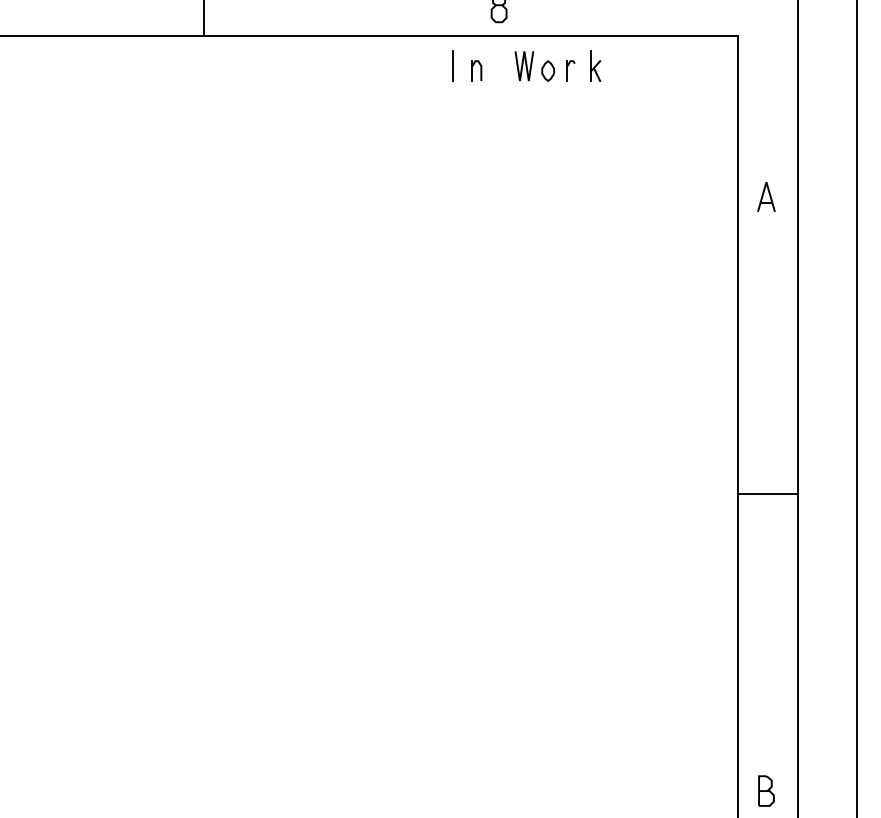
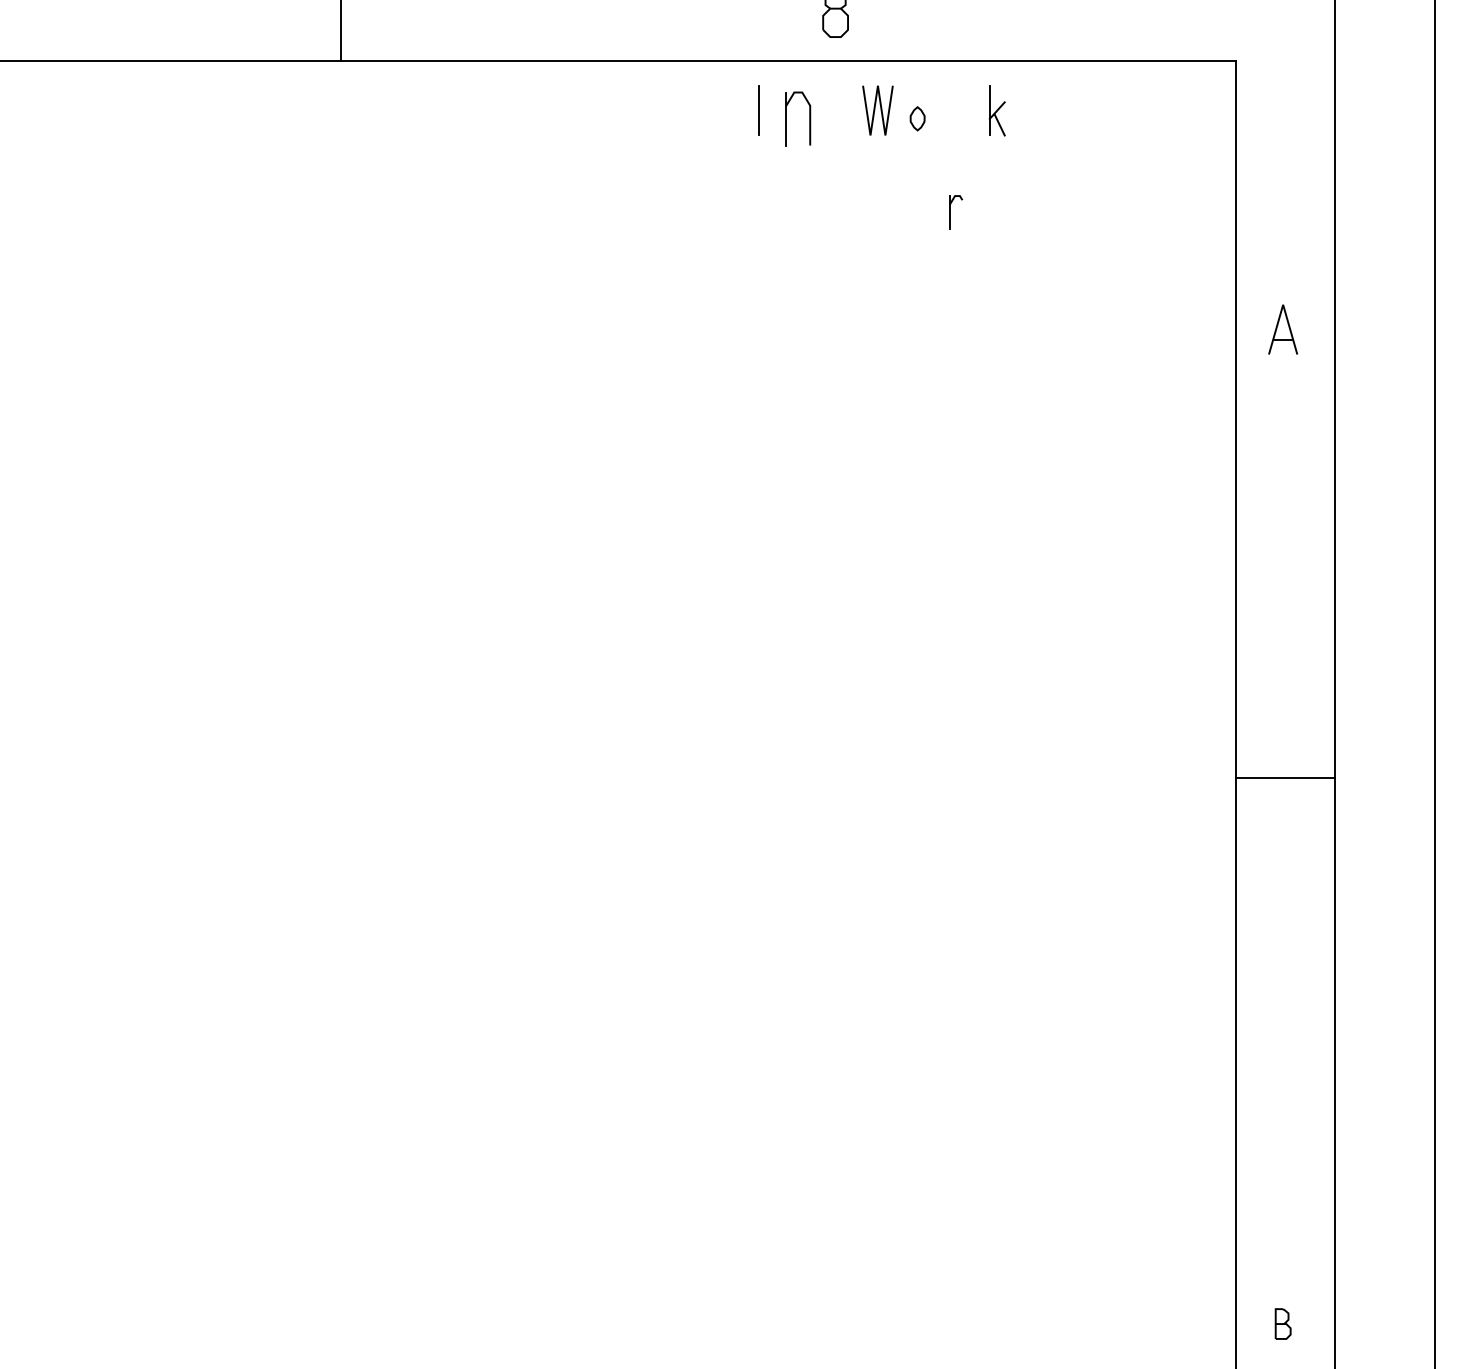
part: (476, 70) -> (797, 117), size x1.6
part: (547, 70) -> (916, 117), size x0.7
part: (570, 70) -> (955, 211), moved
line: (767, 493) -> (1284, 777), moved
part: (766, 790) -> (1283, 1323), size x0.6

